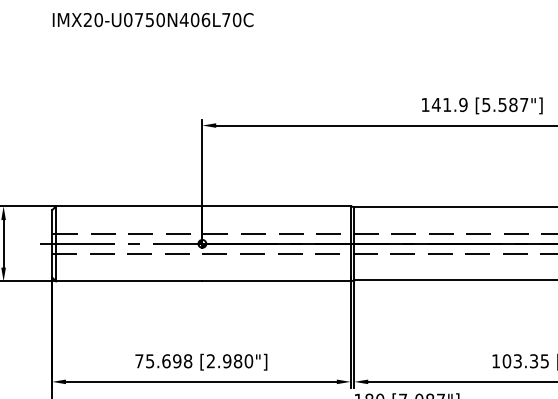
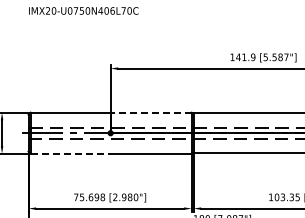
line: (275, 205) -> (150, 112), solid -> dashed
line: (128, 280) -> (70, 153), solid -> dashed

